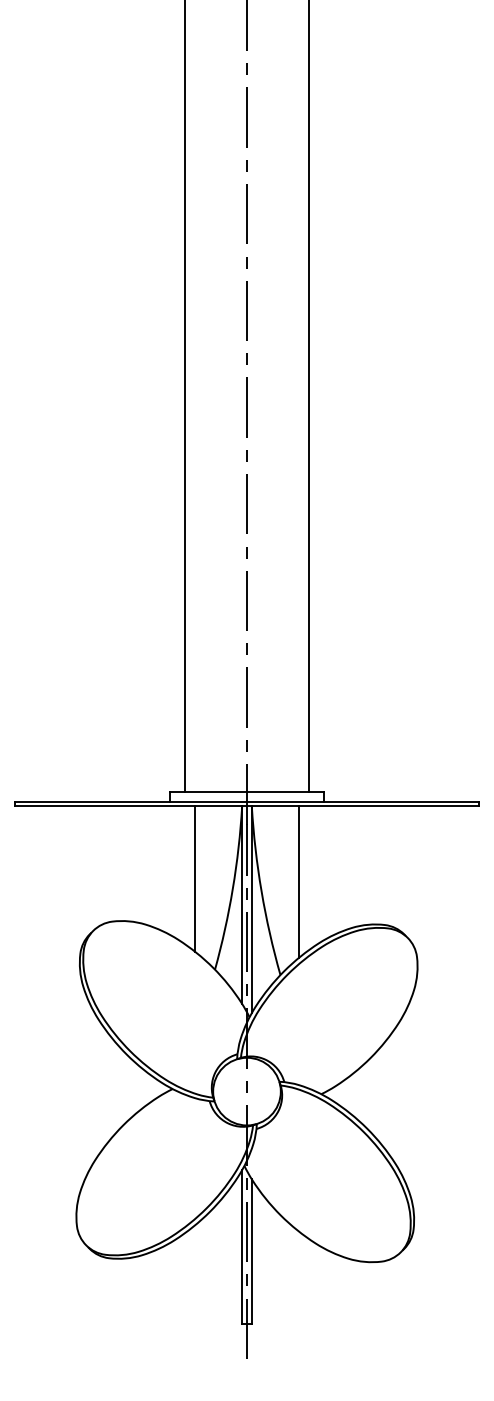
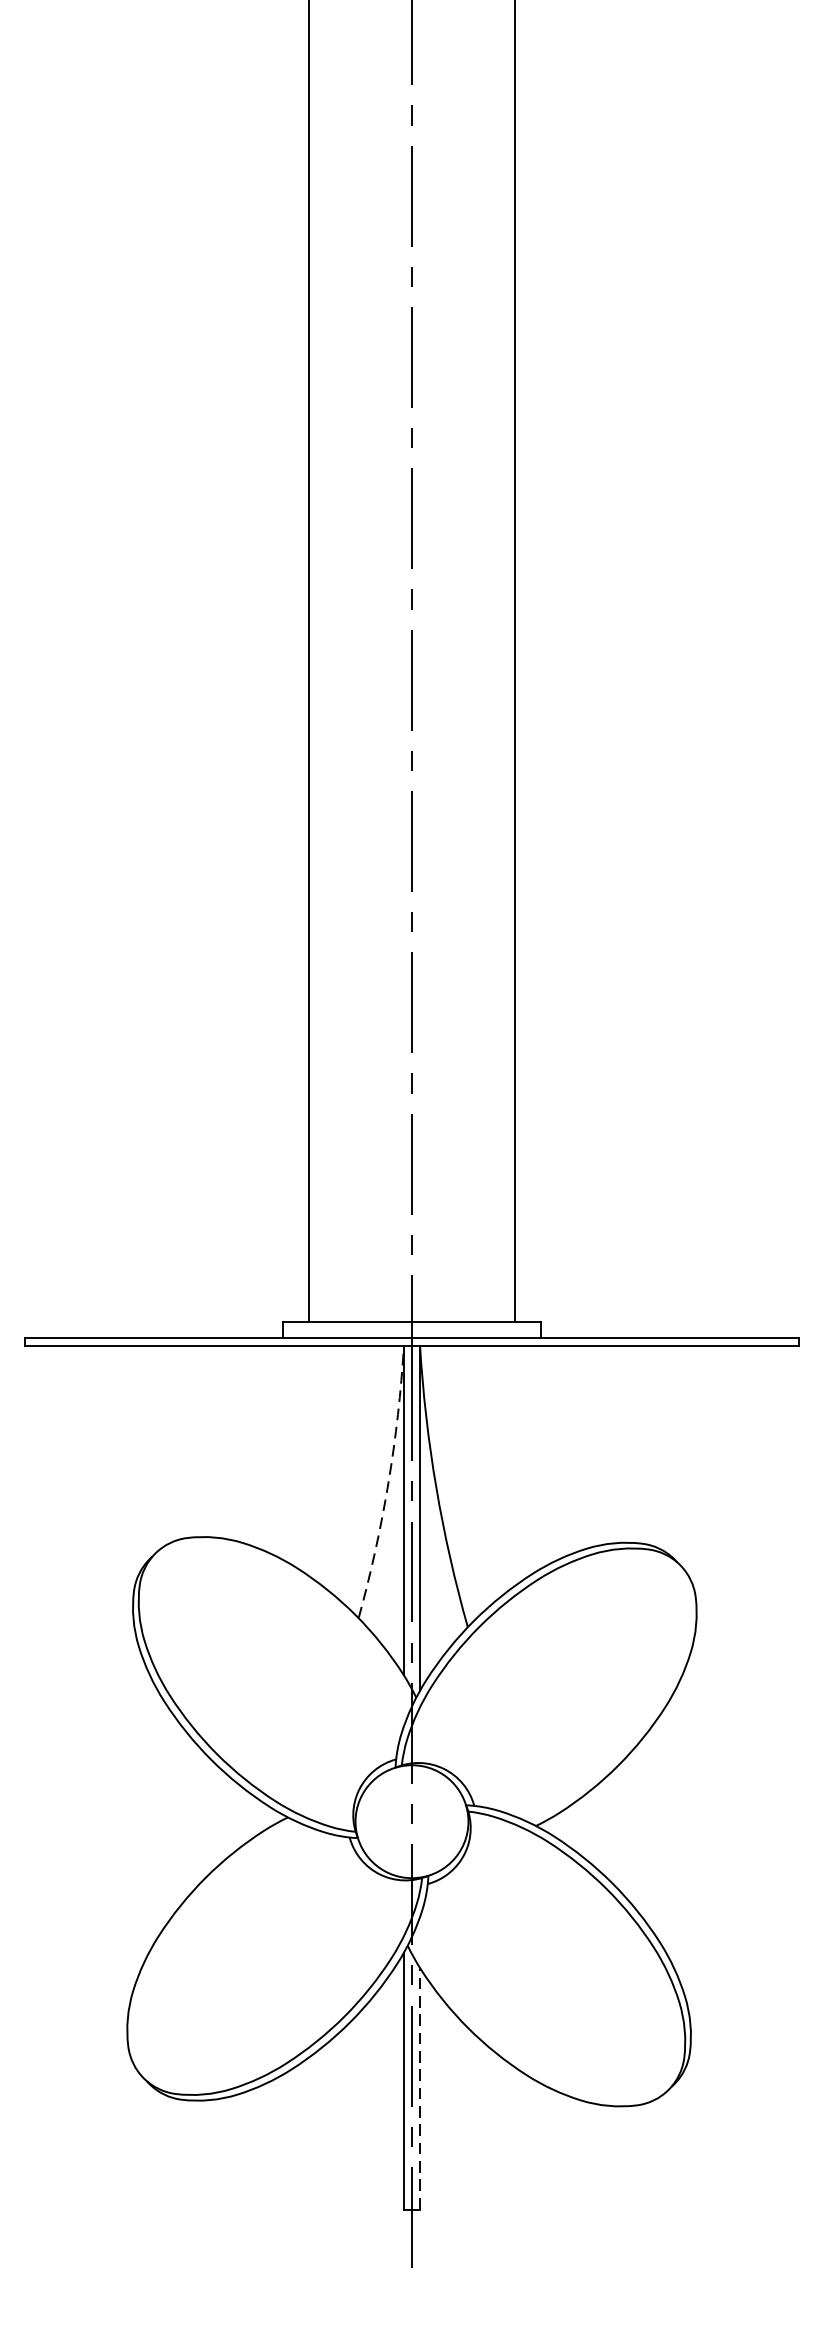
line: (195, 878) -> (326, 1466), removed
line: (298, 881) -> (497, 1471), removed
arc: (232, 888) -> (387, 1482), solid -> dashed
line: (251, 1251) -> (419, 2088), solid -> dashed

